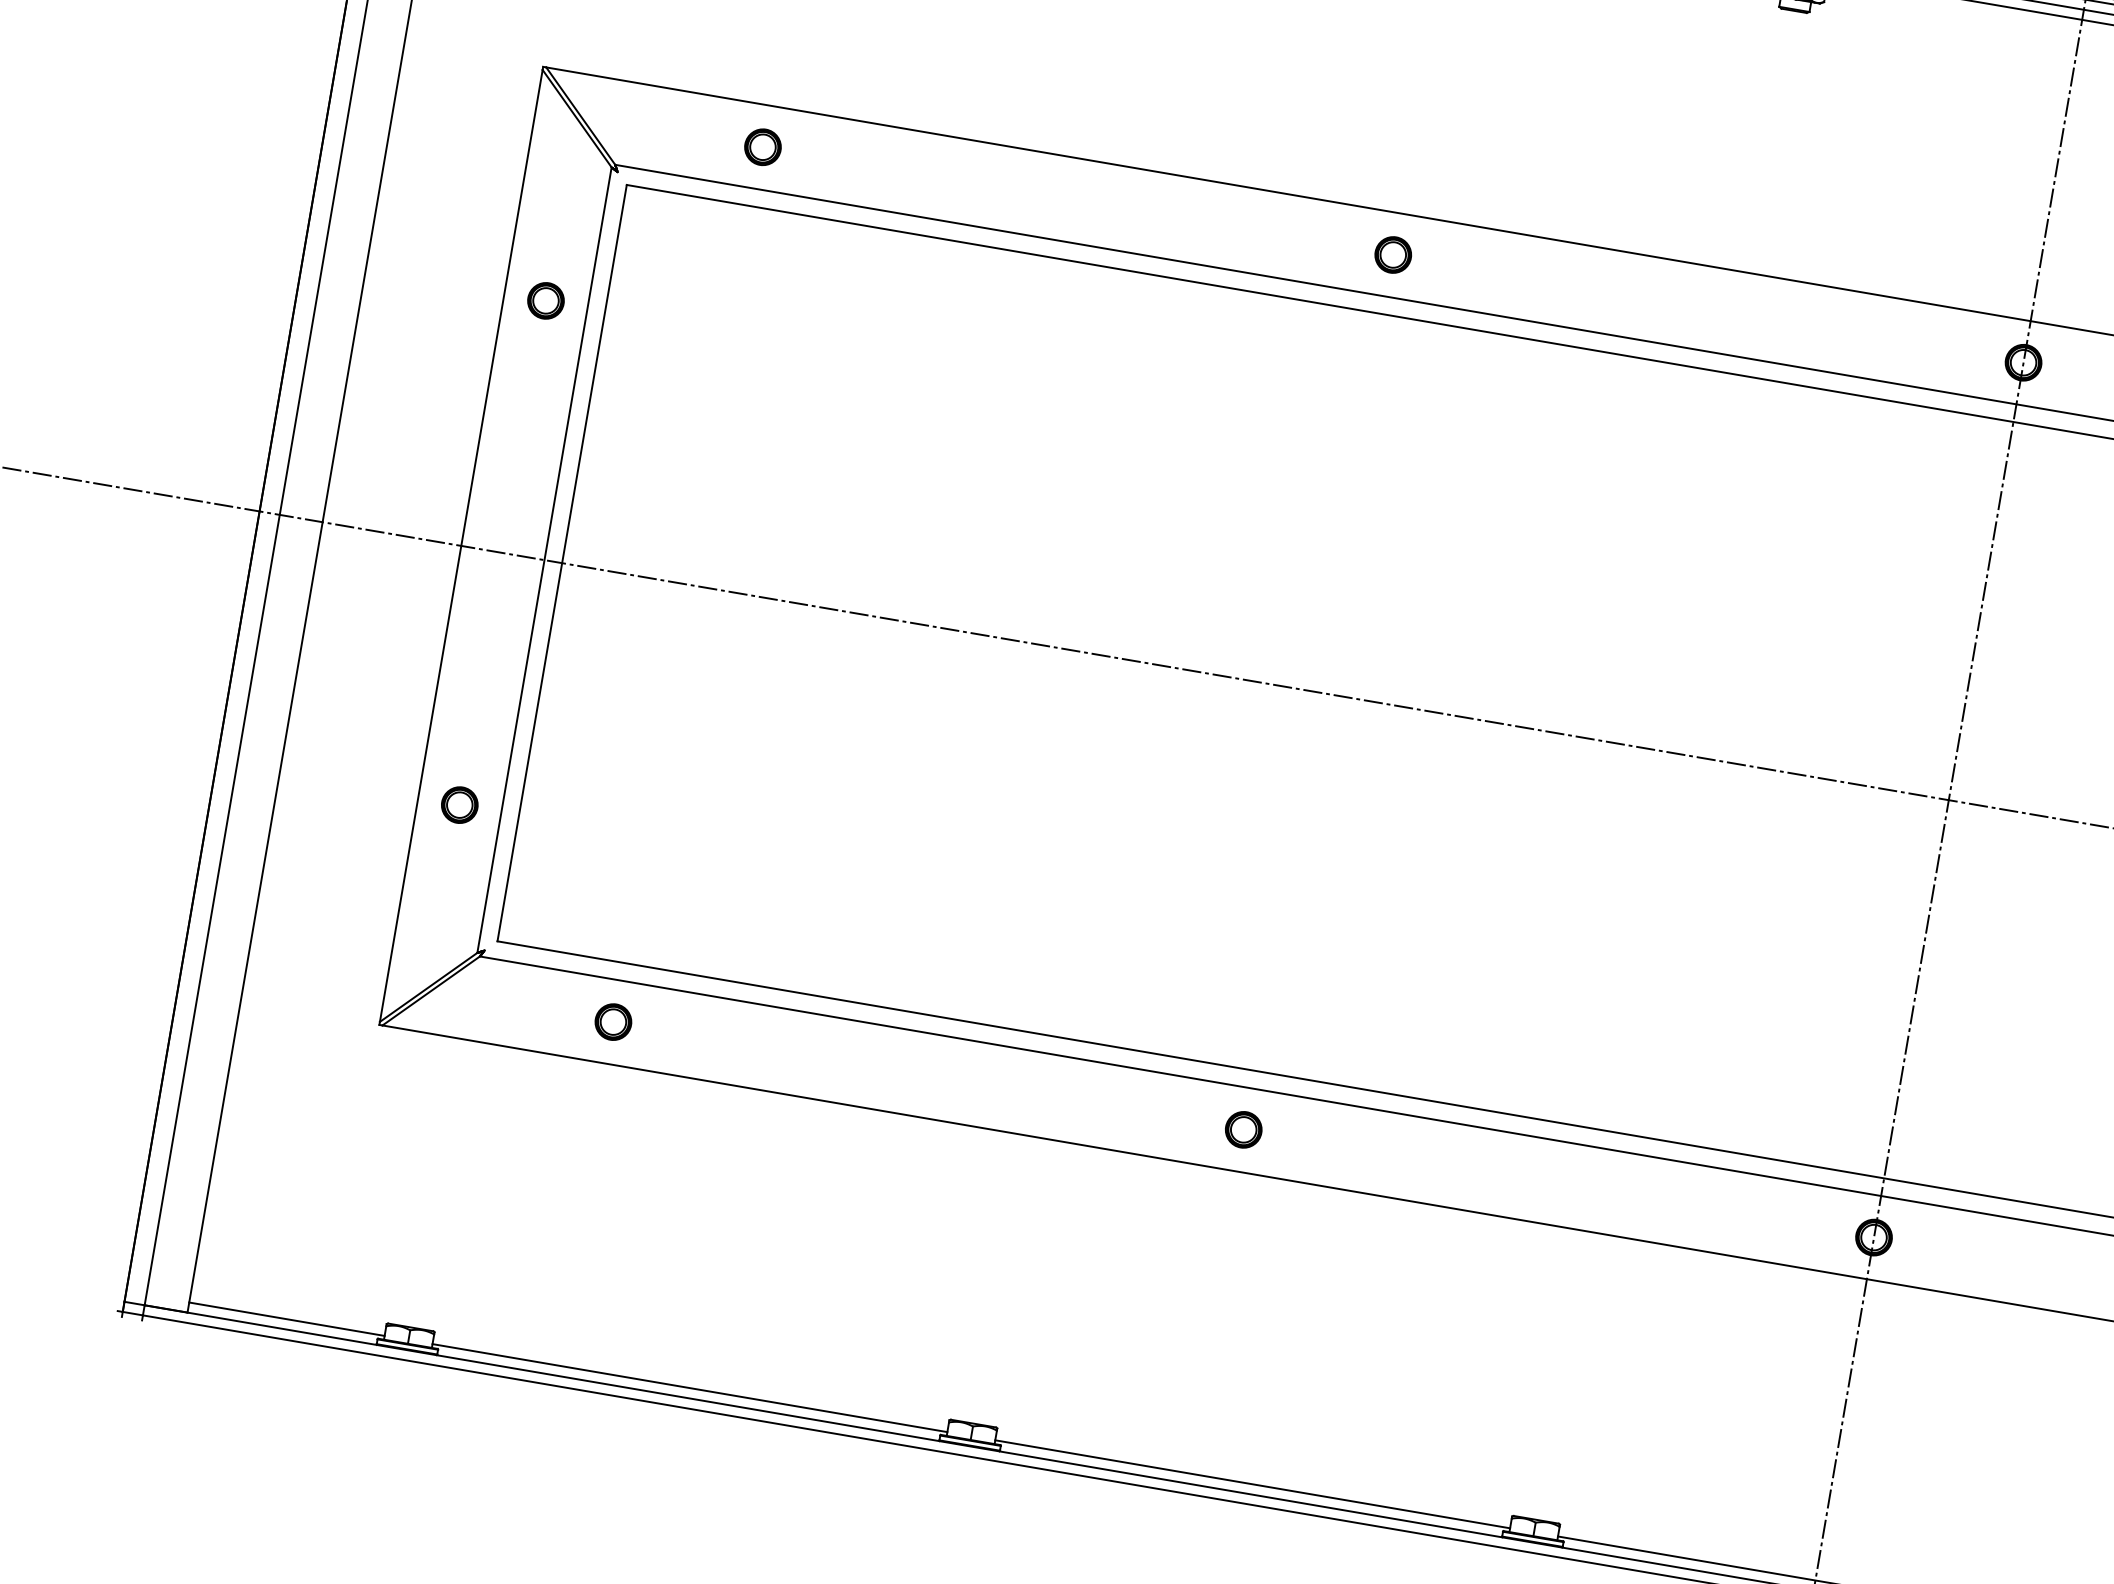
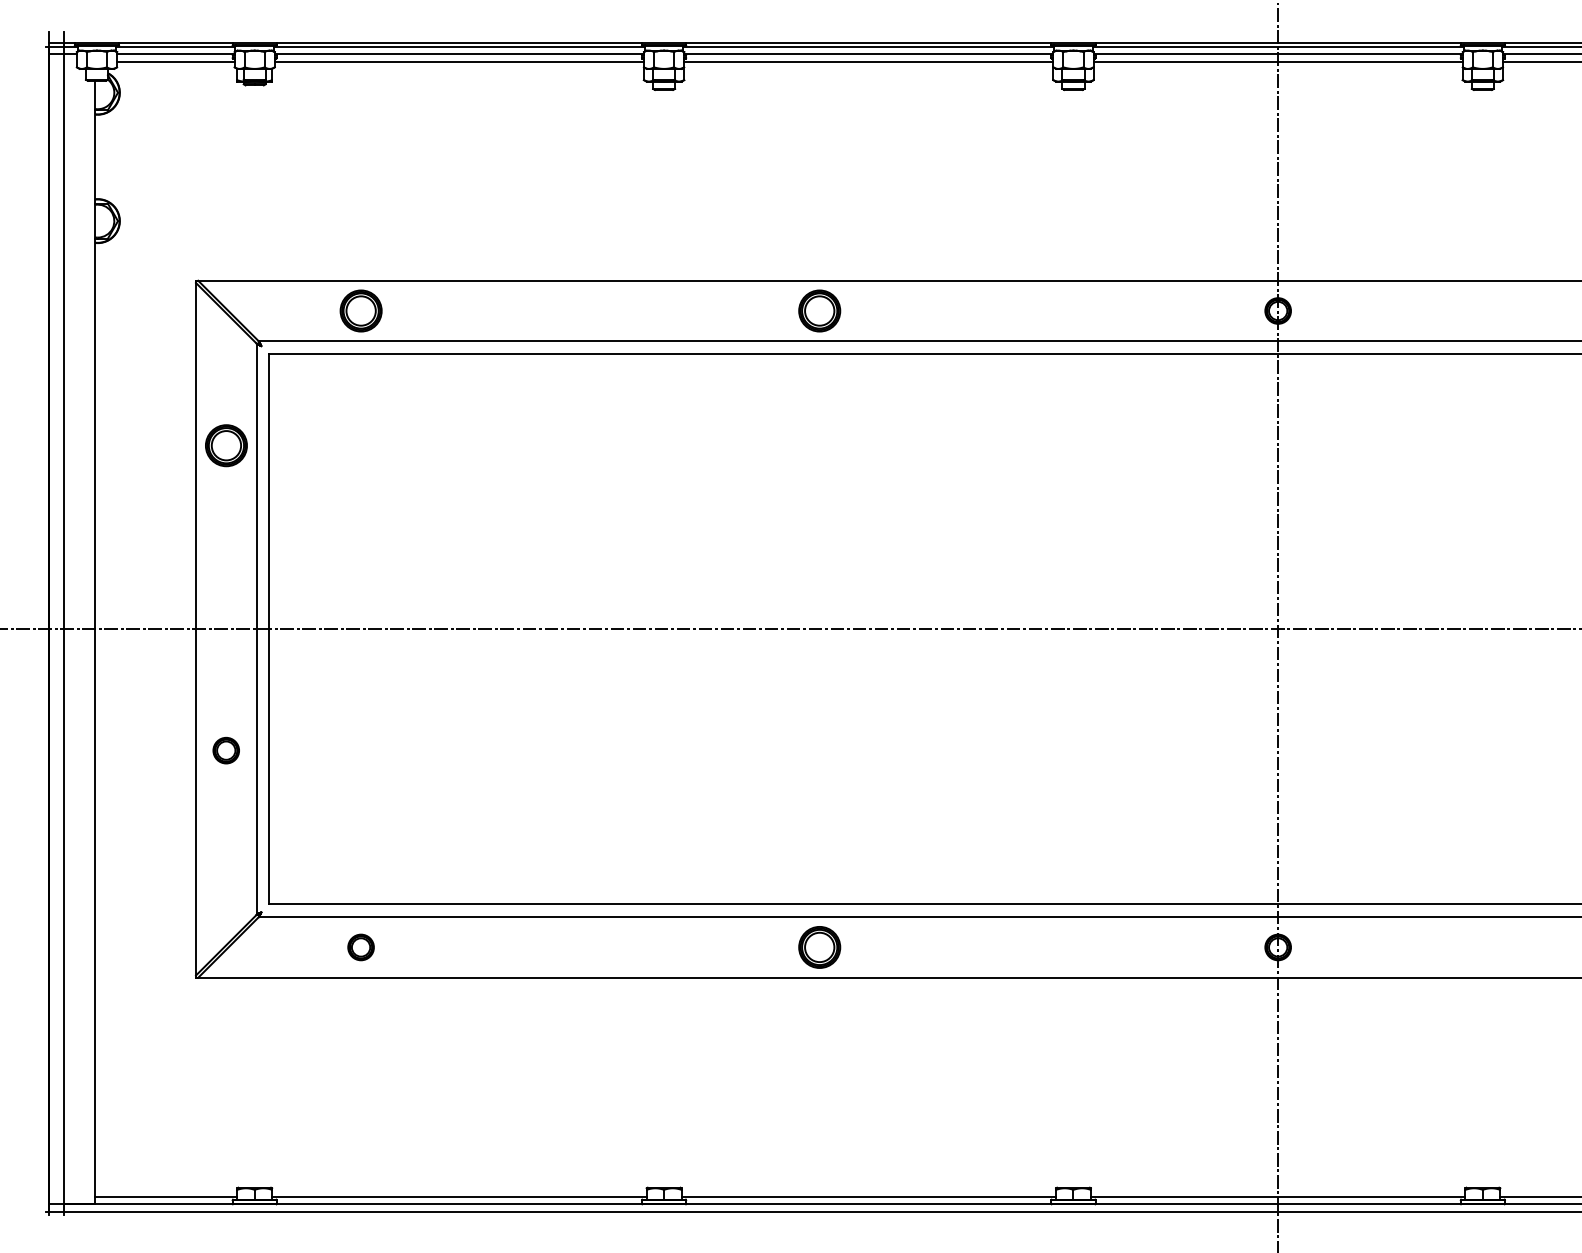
part: (762, 146) -> (360, 310), size x1.6
part: (1393, 254) -> (819, 310), size x1.6
part: (544, 300) -> (225, 445), size x1.6
part: (458, 804) -> (225, 750), moved
part: (1243, 1129) -> (819, 947), size x1.6

